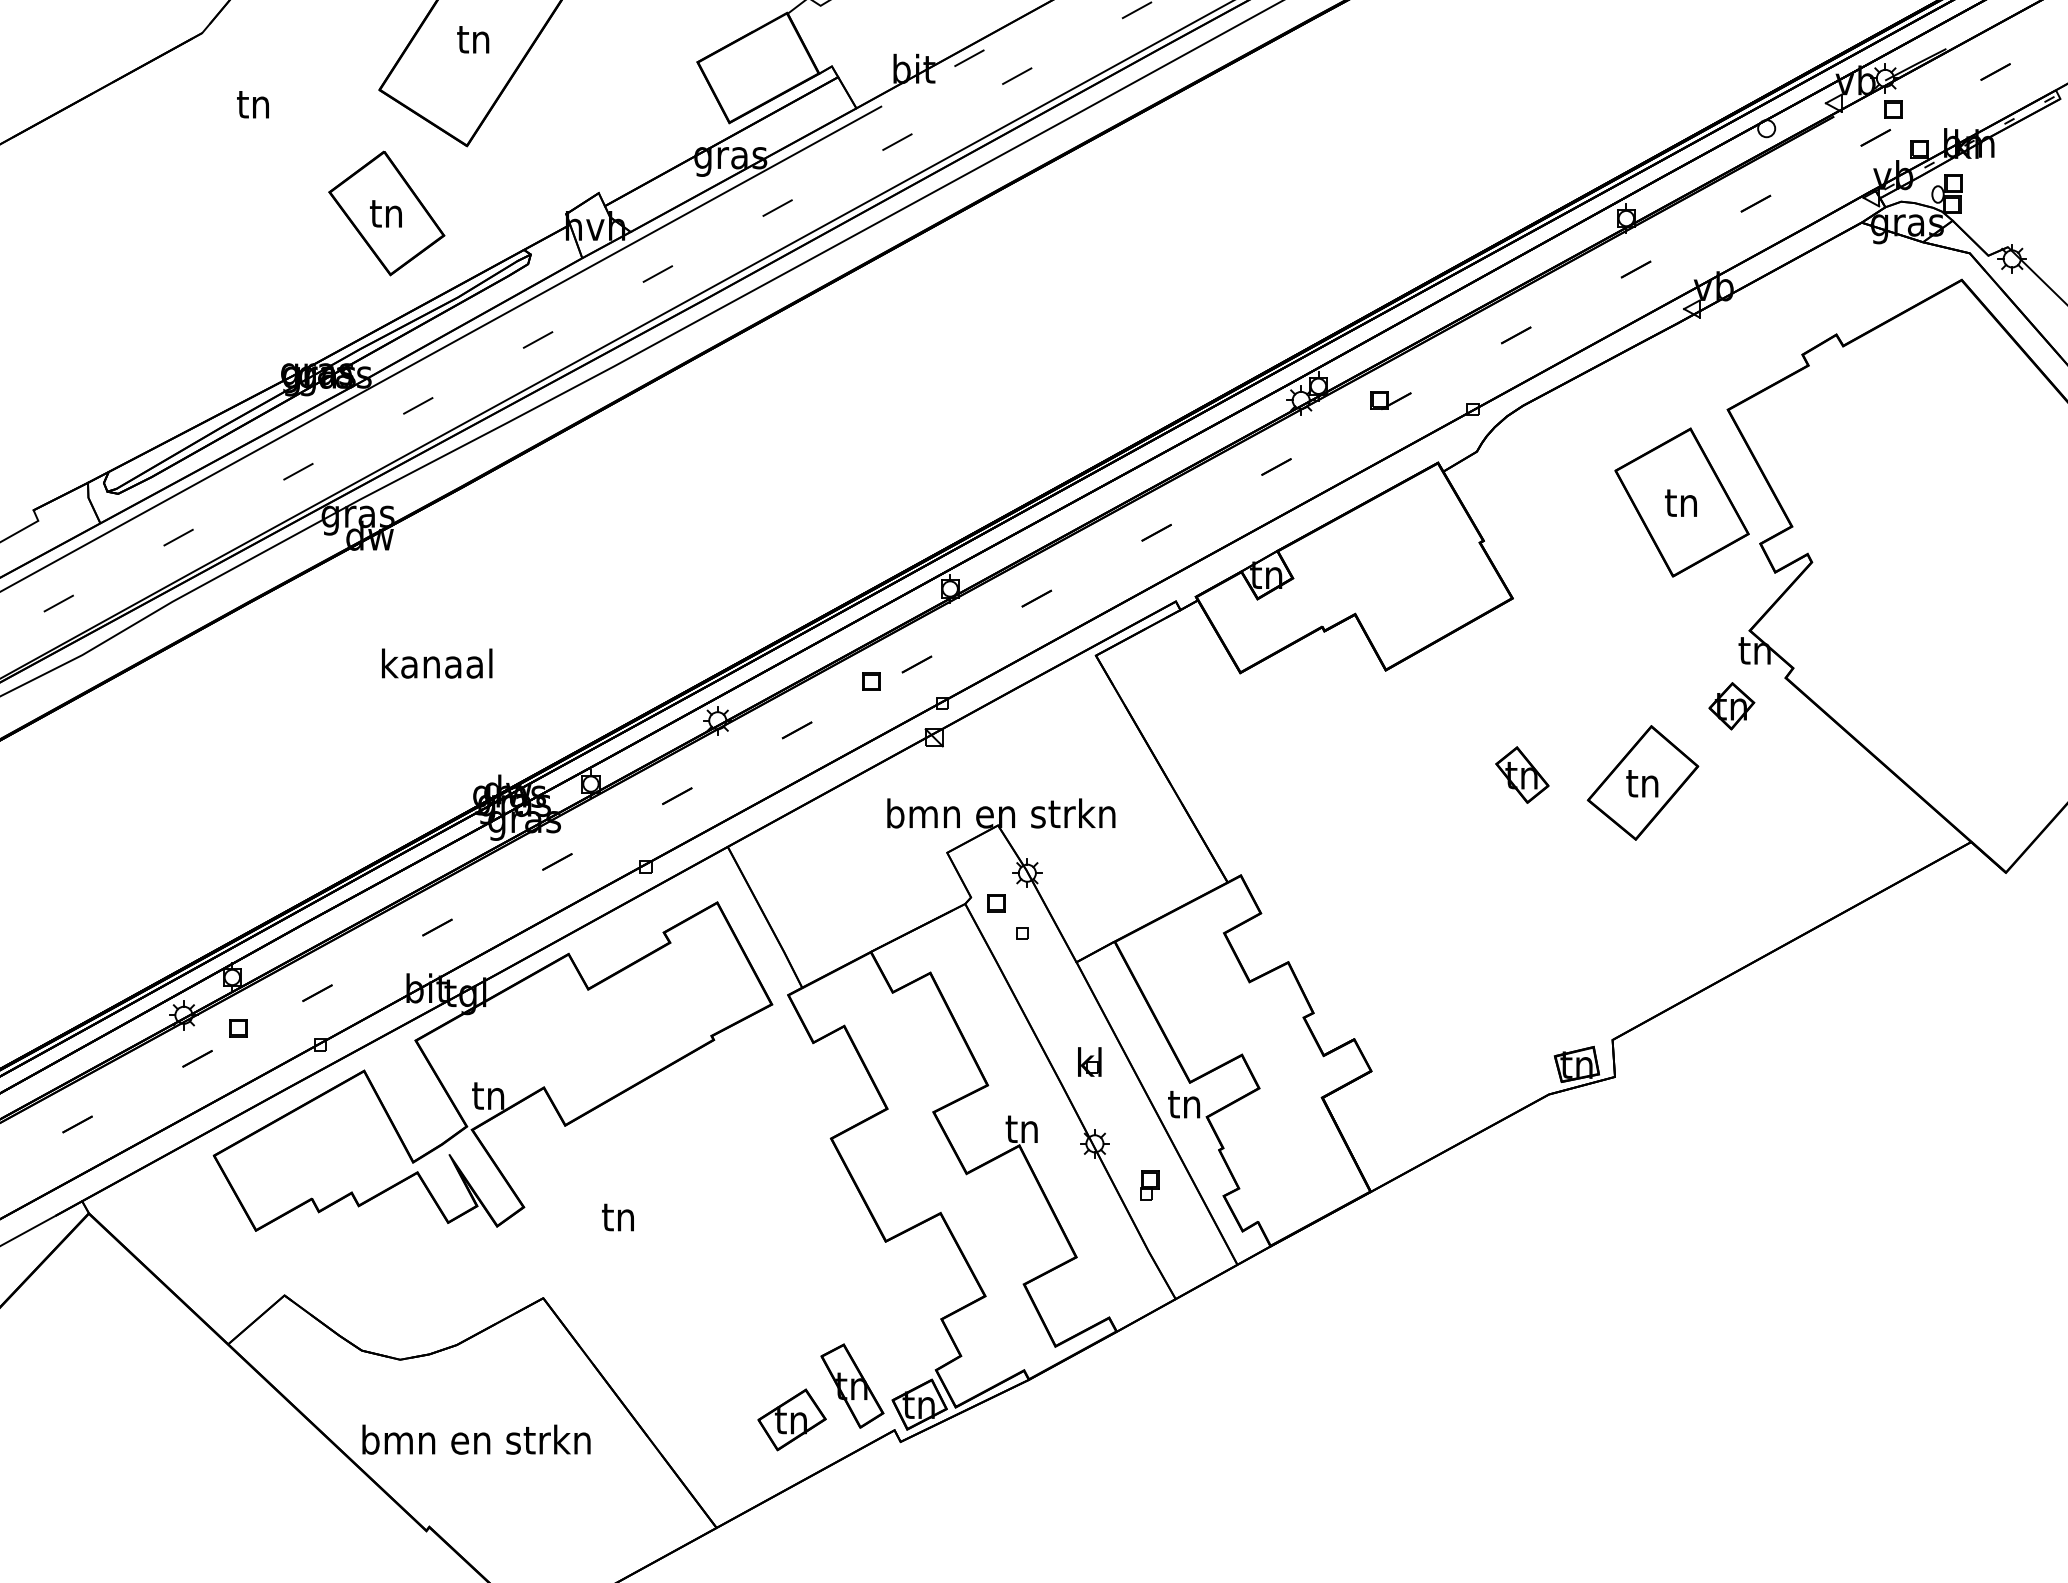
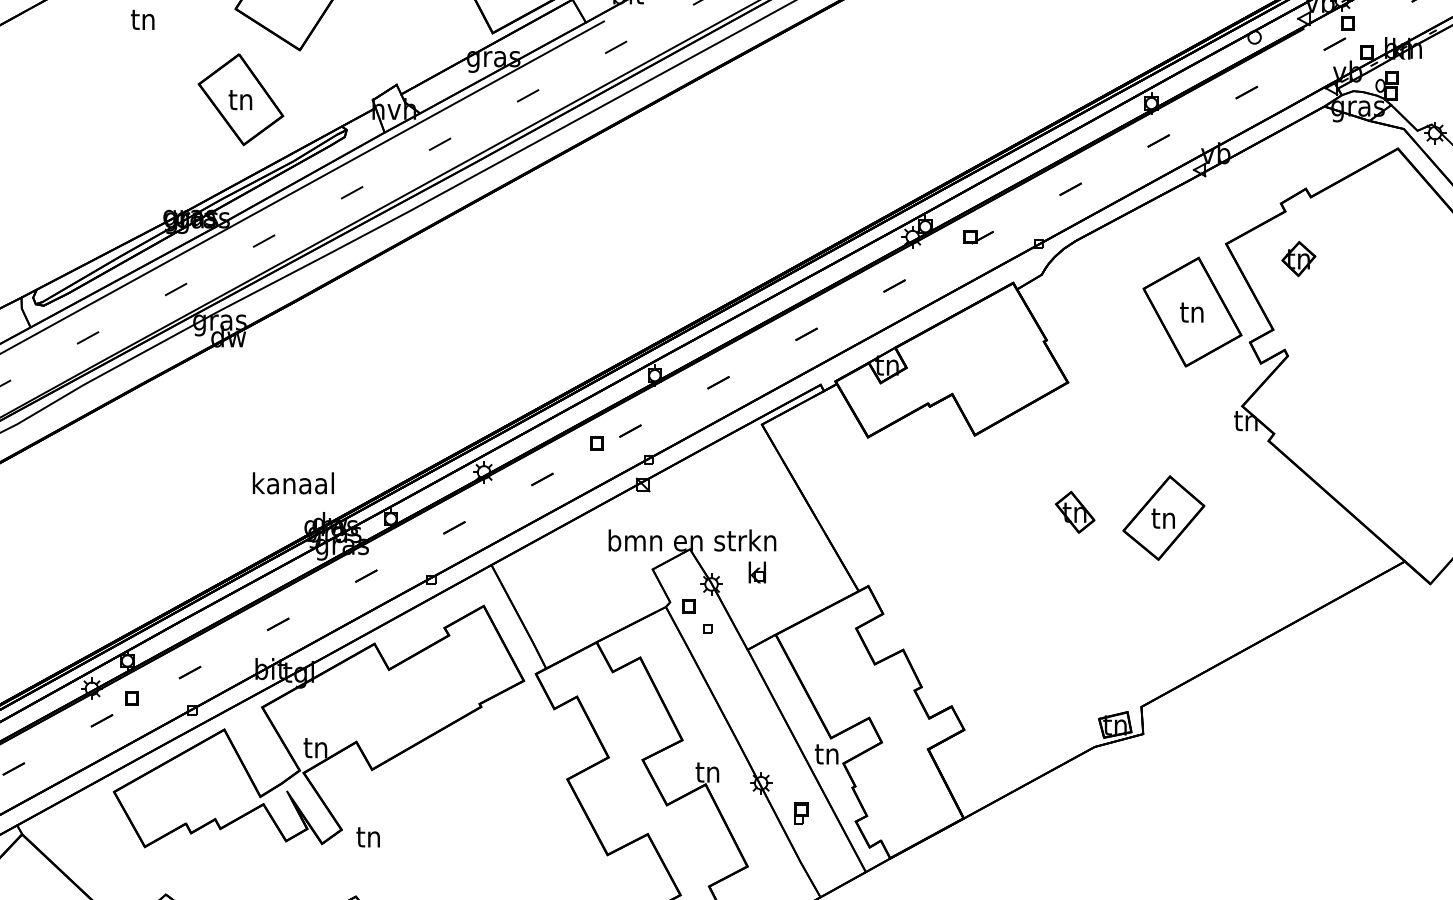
text: (437, 663) -> (293, 483), moved
part: (1731, 706) -> (1298, 259), moved
part: (1089, 1061) -> (757, 572), moved
text: (617, 1217) -> (367, 837), moved

